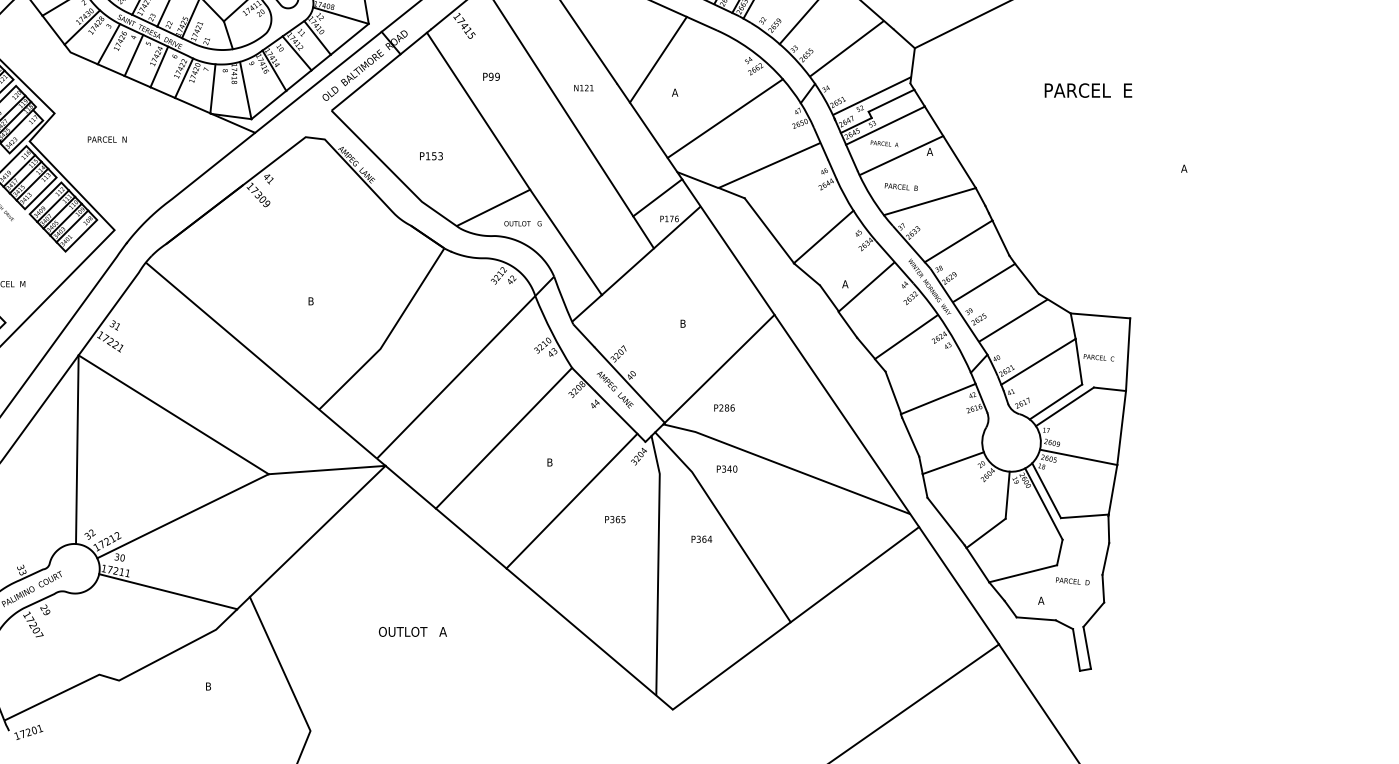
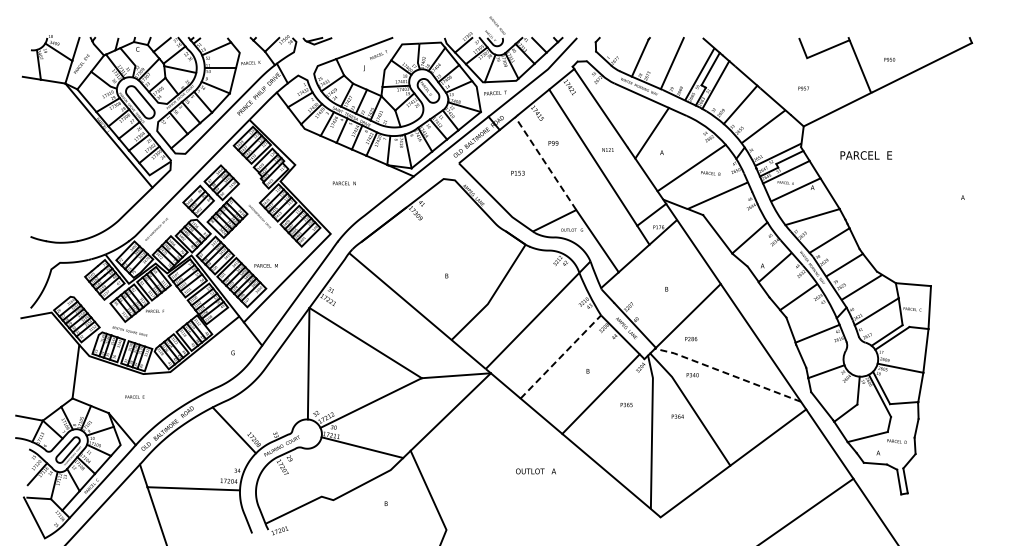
text: (1088, 90) -> (866, 155), moved
line: (477, 110) -> (545, 163), solid -> dashed
text: (107, 139) -> (344, 183), moved
text: (430, 154) -> (517, 172), moved
text: (900, 187) -> (710, 173), moved
line: (503, 437) -> (560, 356), solid -> dashed
line: (785, 466) -> (727, 373), solid -> dashed
text: (412, 632) -> (535, 471), moved

